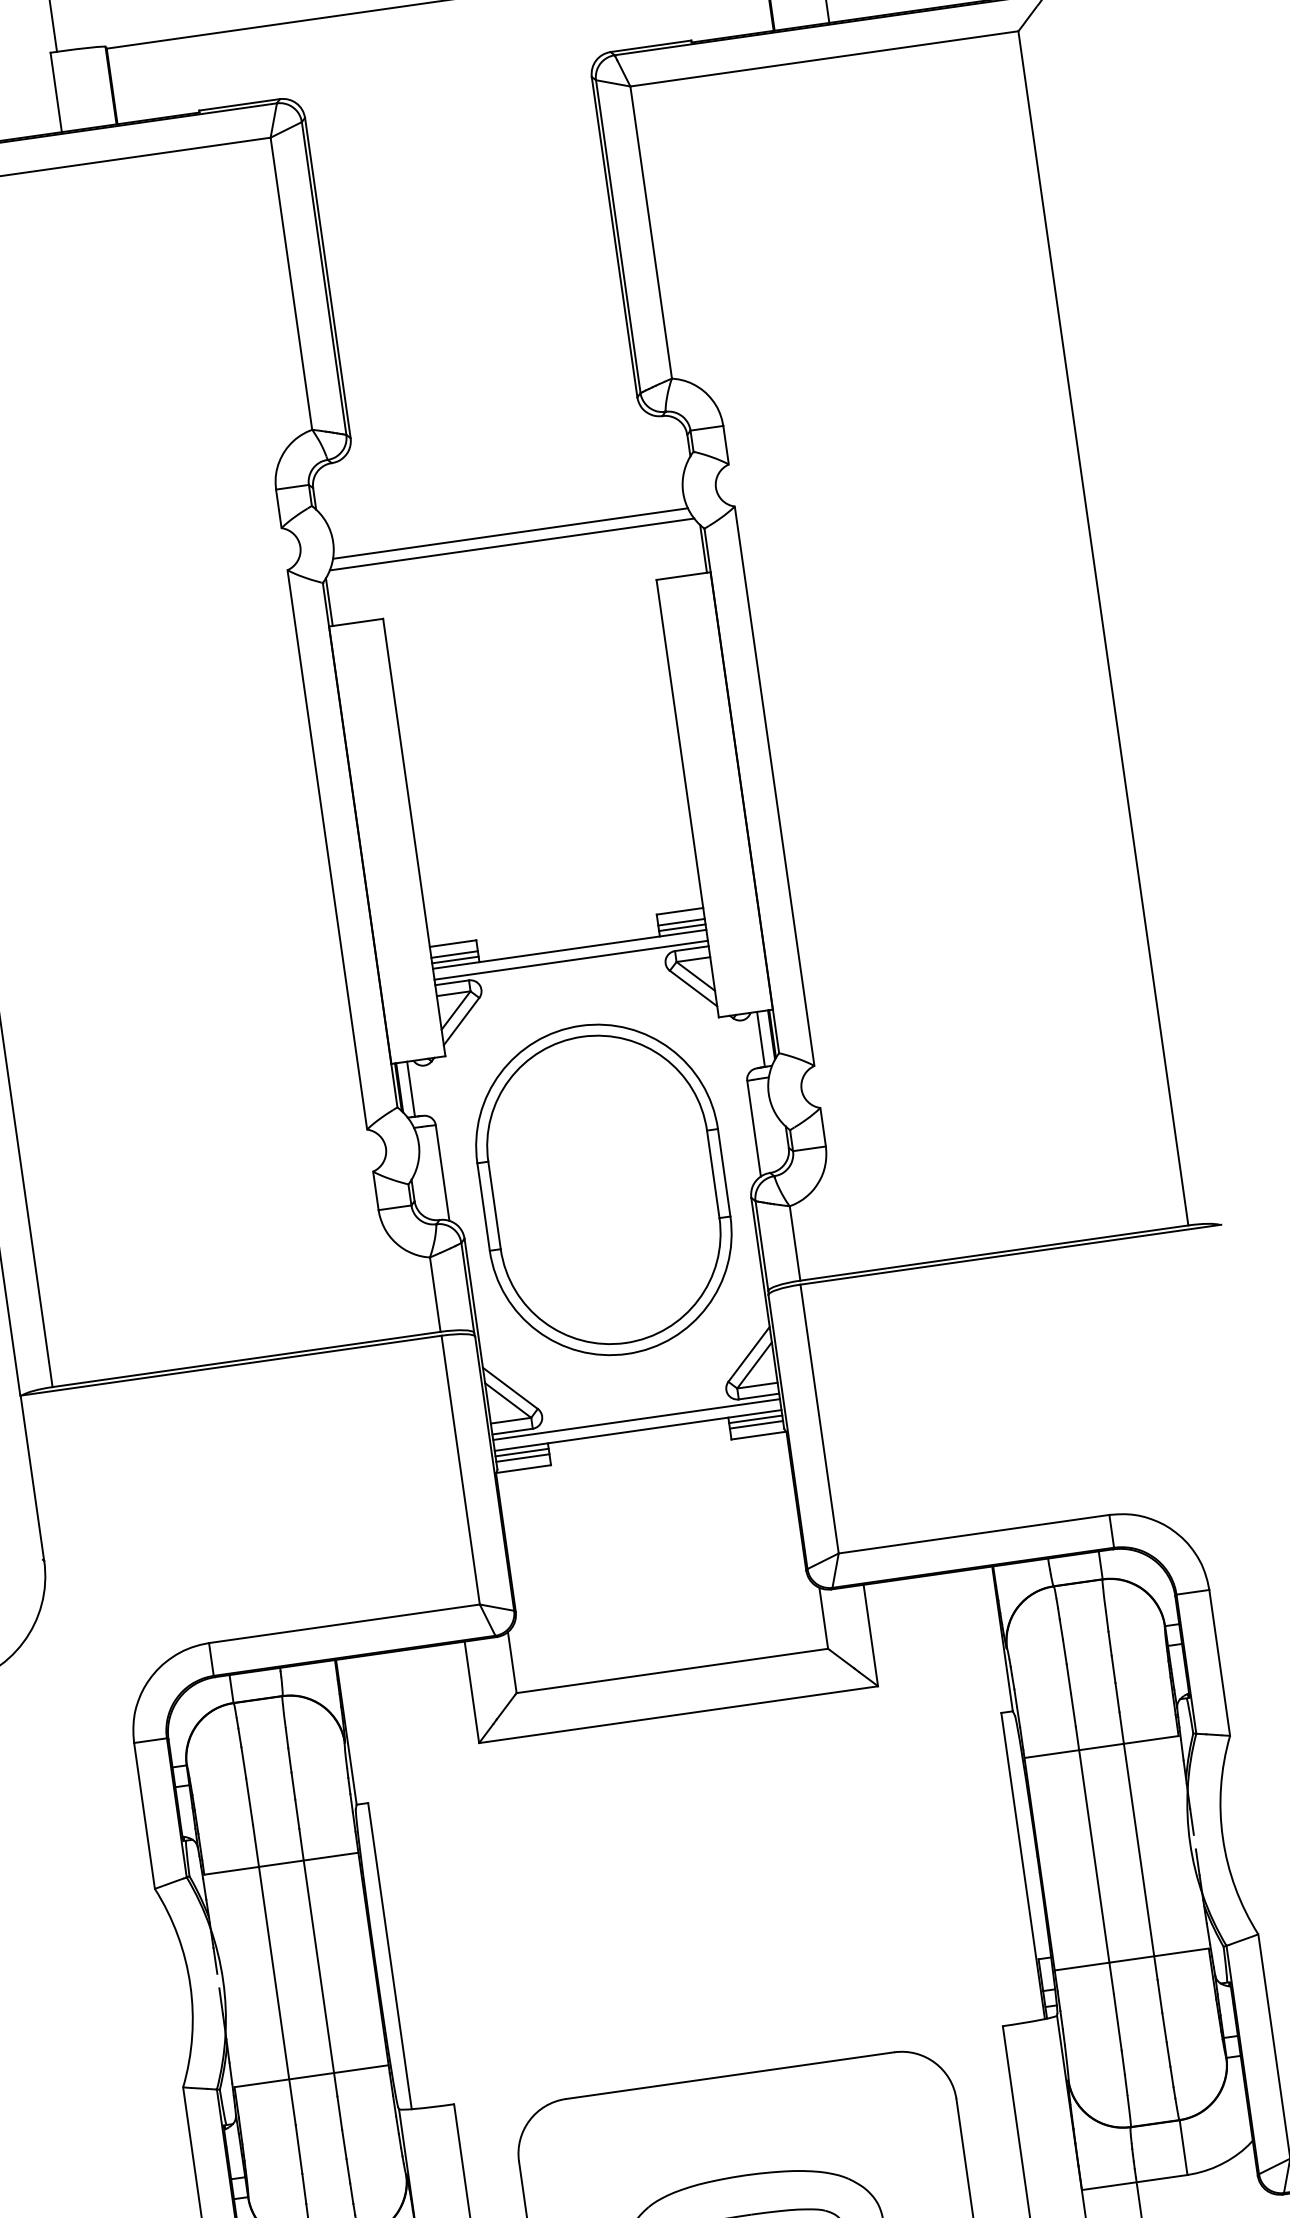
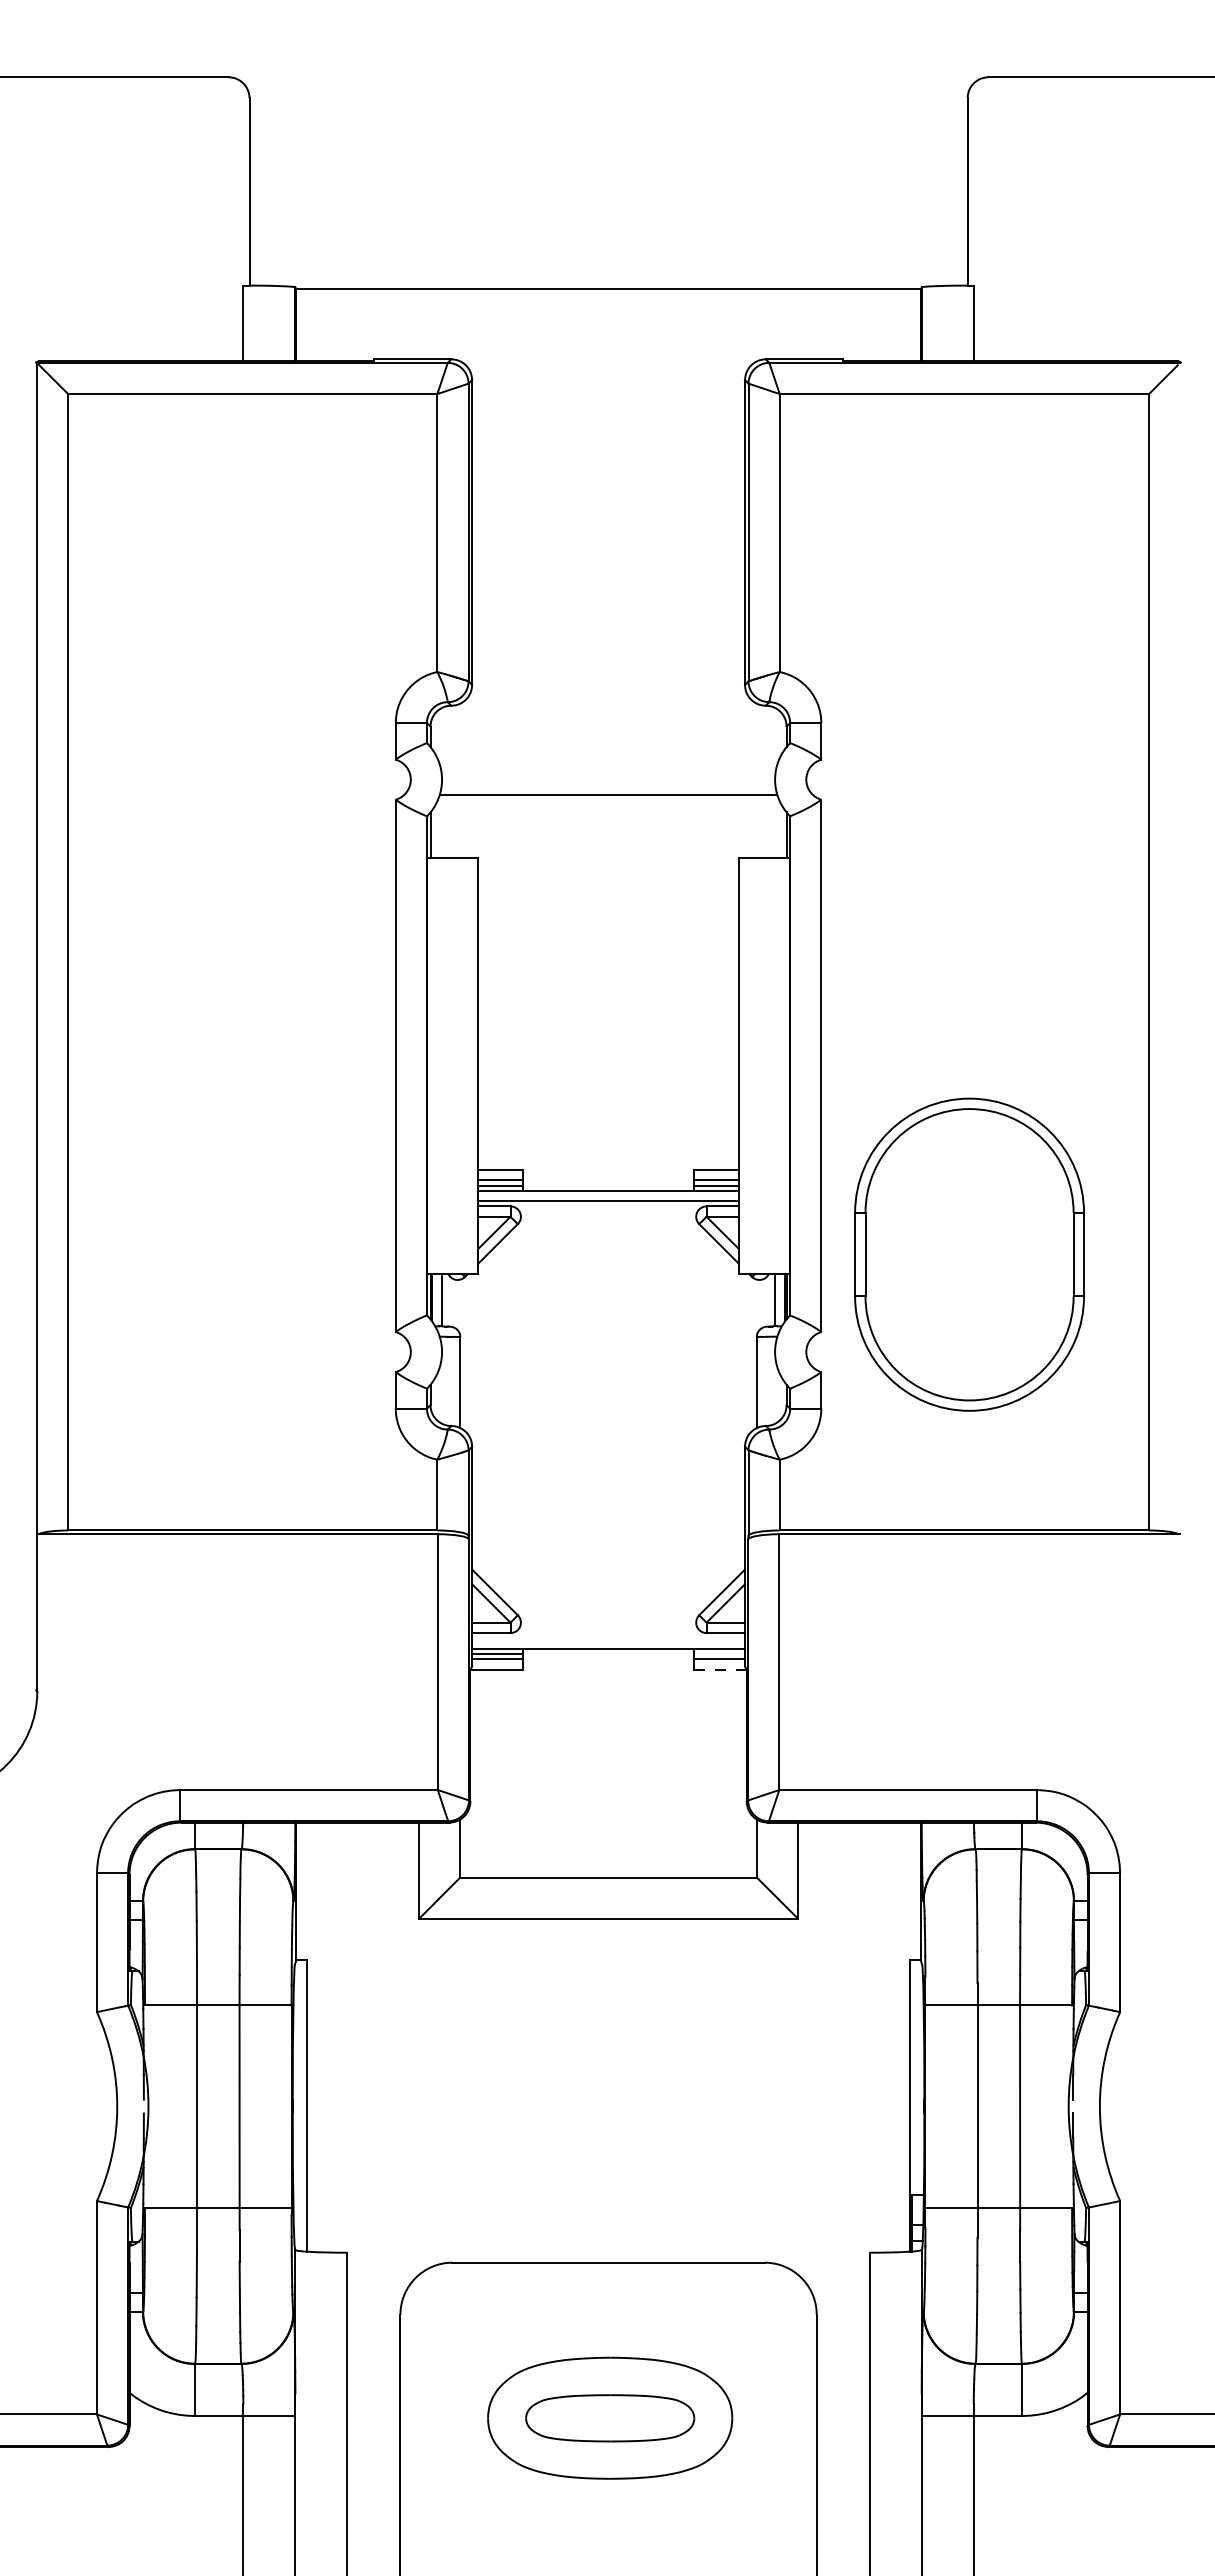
line: (511, 544) -> (608, 805), removed
part: (603, 1189) -> (969, 1254), moved
line: (755, 1418) -> (719, 1653), removed
line: (636, 1419) -> (608, 1638), removed
line: (759, 1435) -> (721, 1669), solid -> dashed

